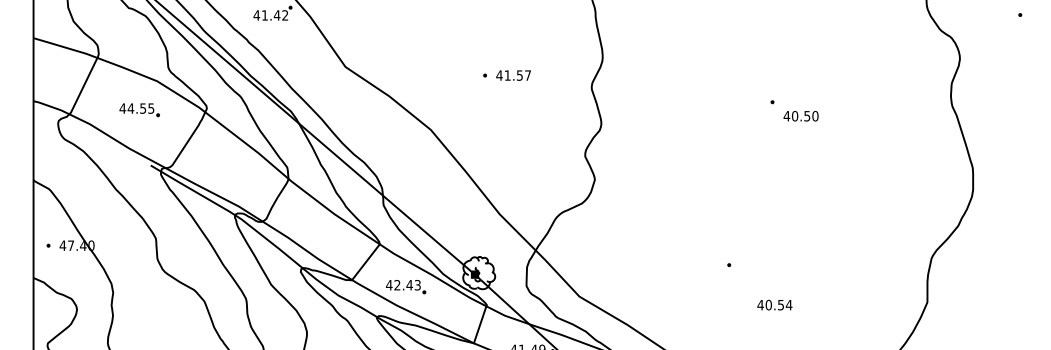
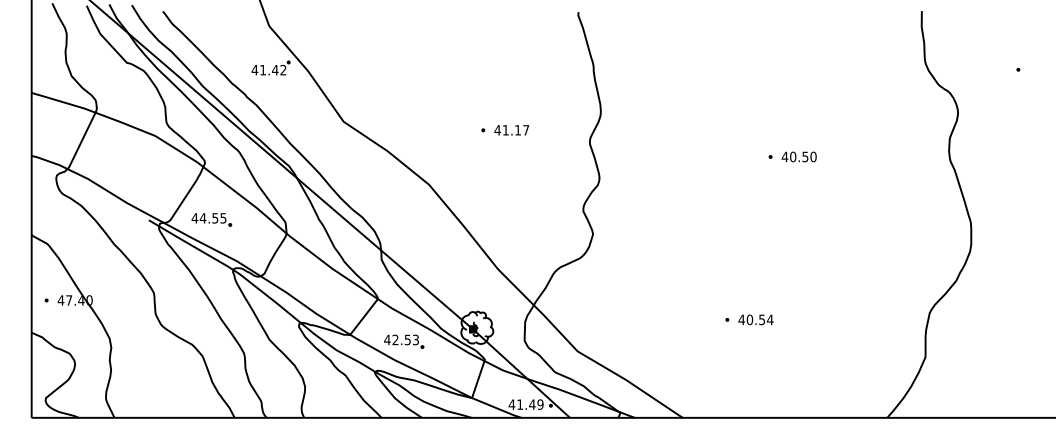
text: (519, 75) -> (517, 130), 41.57 -> 41.17
part: (139, 109) -> (211, 219), moved
text: (800, 115) -> (798, 156), moved
text: (409, 284) -> (407, 339), 42.43 -> 42.53
text: (774, 304) -> (755, 319), moved

